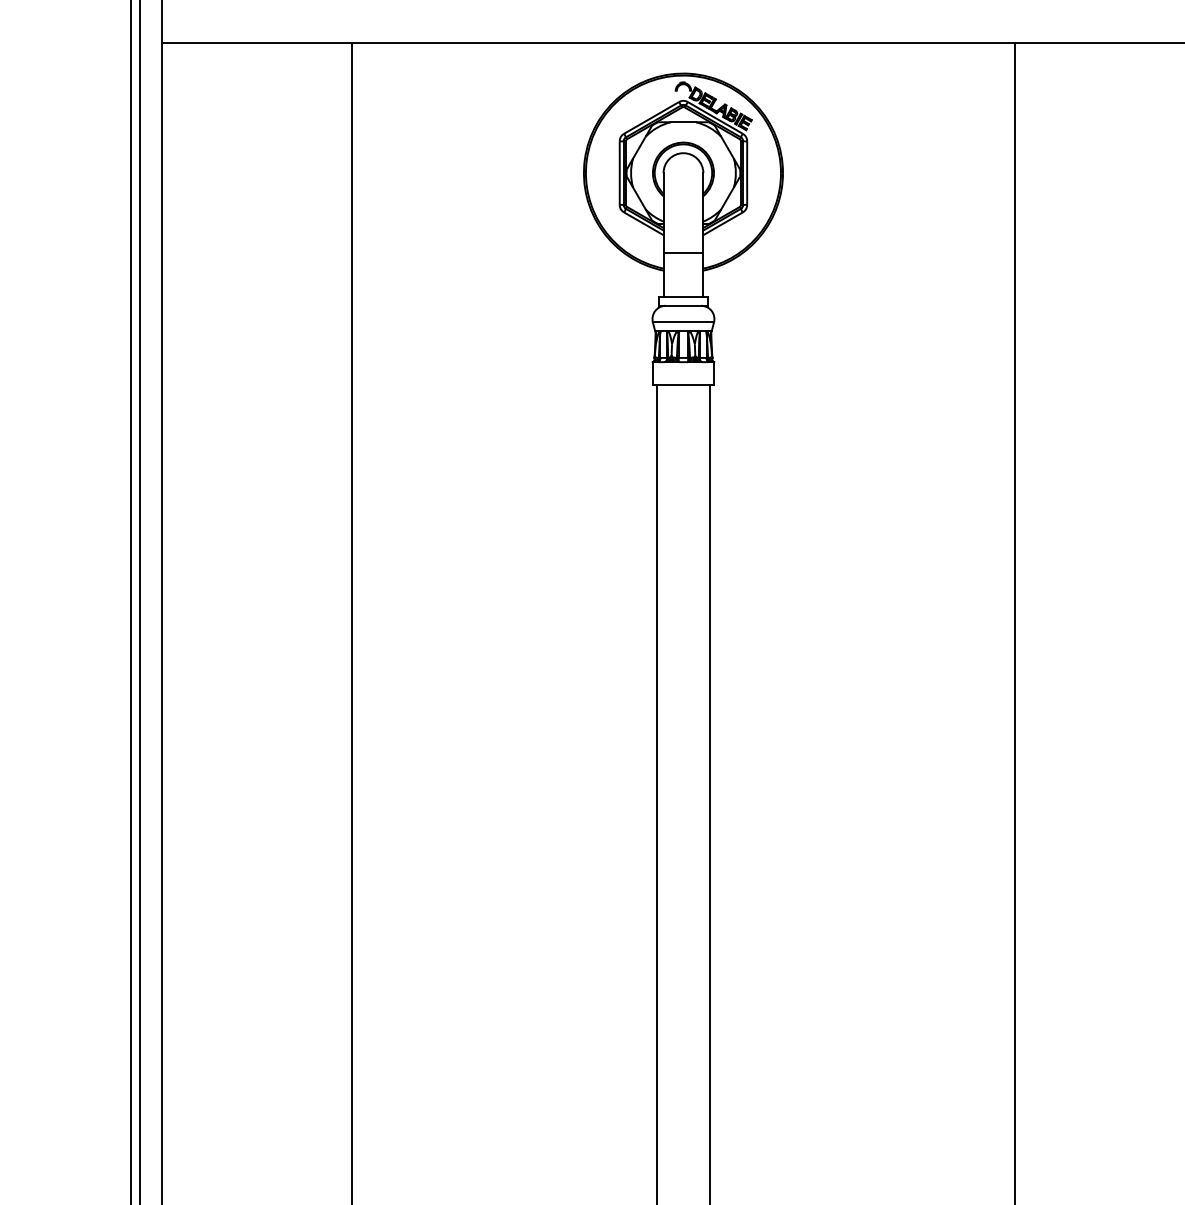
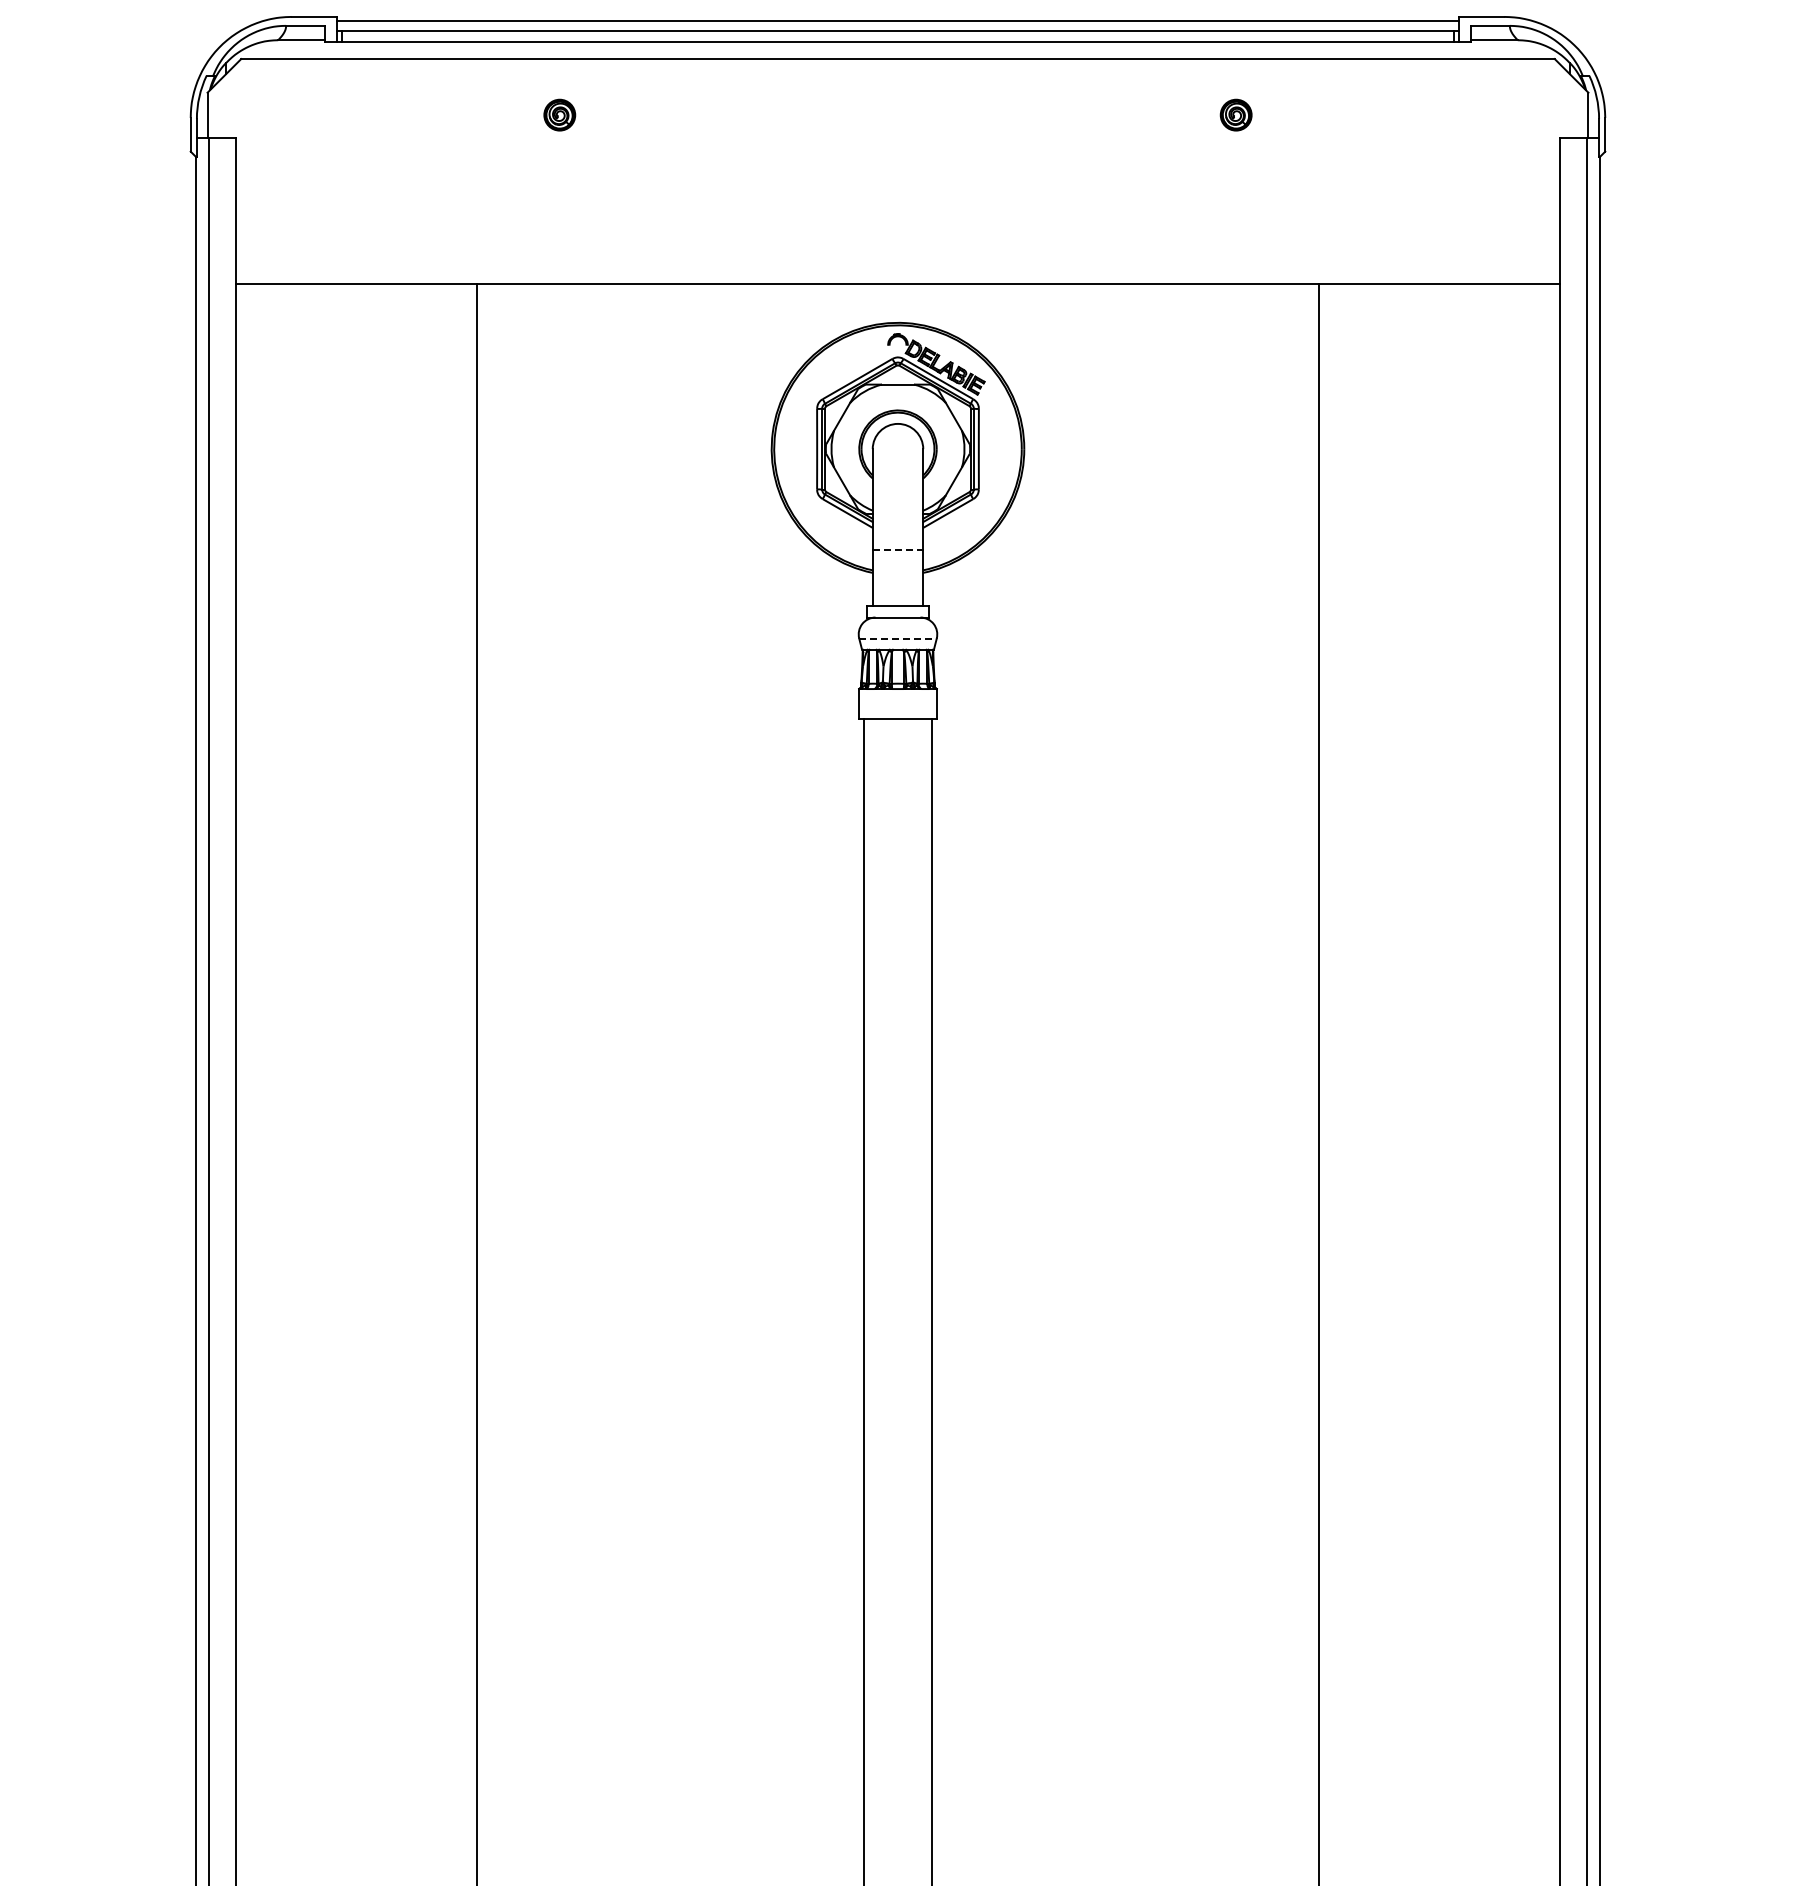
line: (683, 252) -> (898, 550), solid -> dashed
line: (683, 322) -> (898, 638), solid -> dashed

